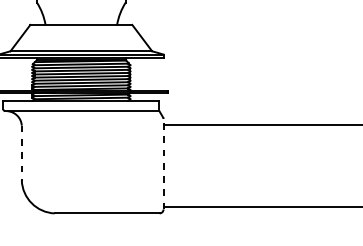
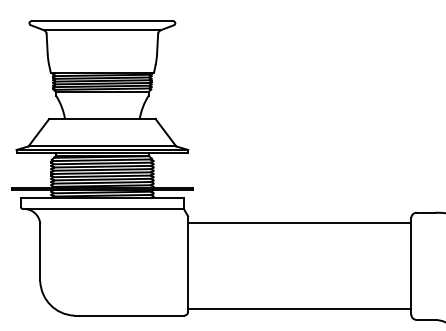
line: (22, 152) -> (40, 252), dashed -> solid
line: (163, 163) -> (188, 263), dashed -> solid

